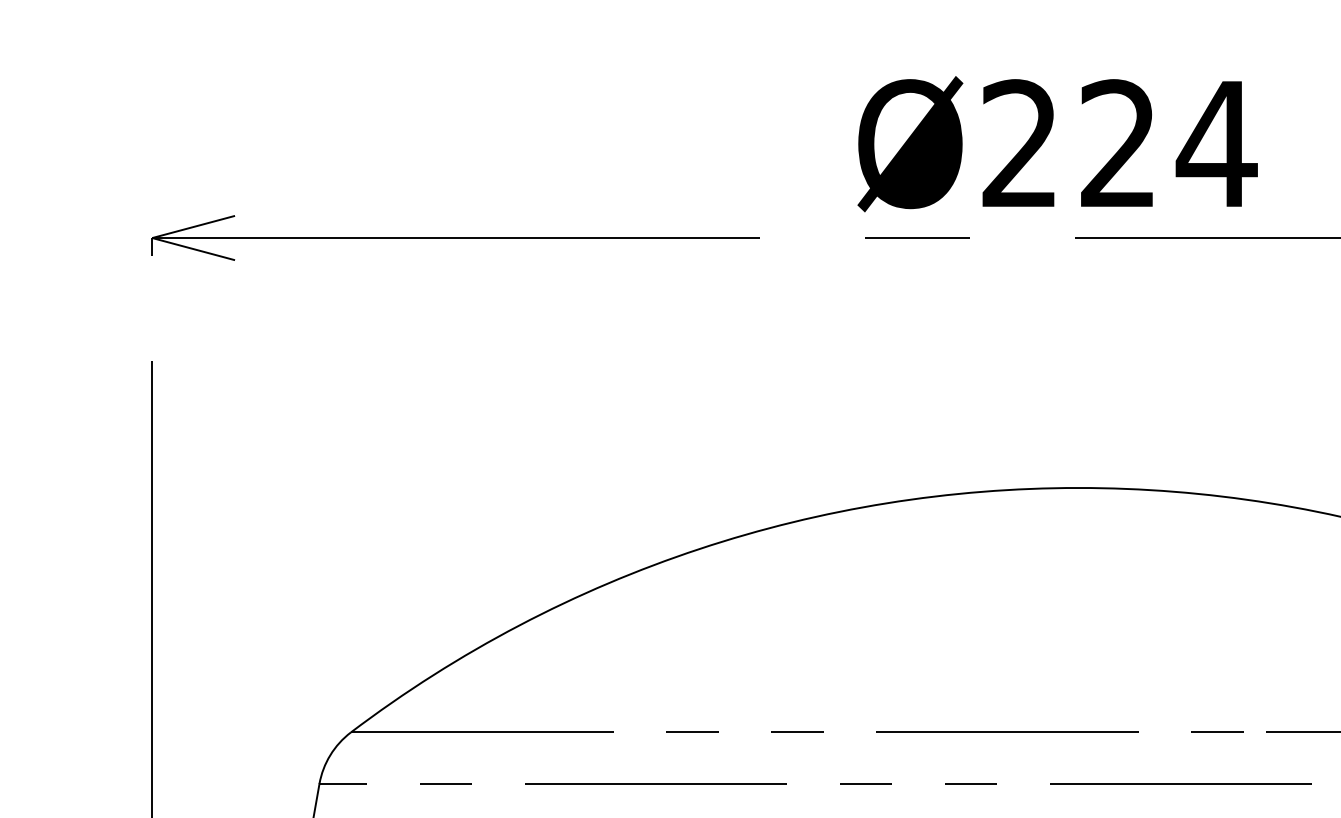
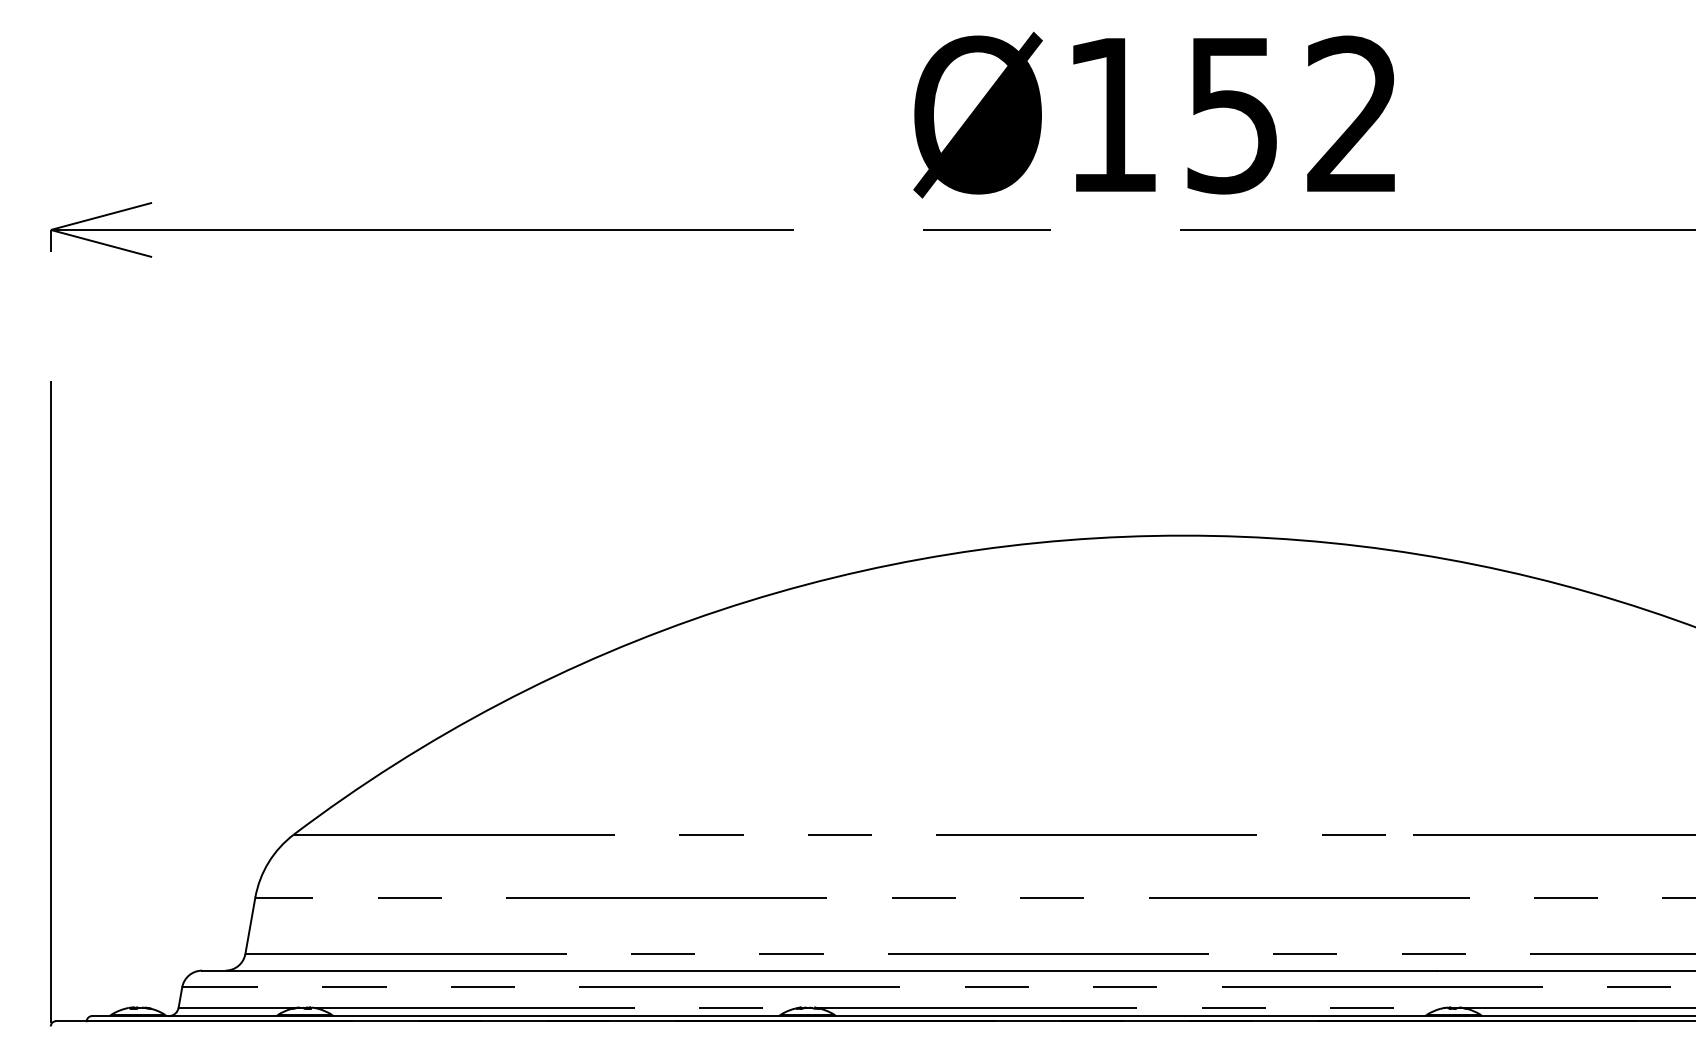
text: (1120, 143) -> (1234, 114), Ø224 -> Ø152

